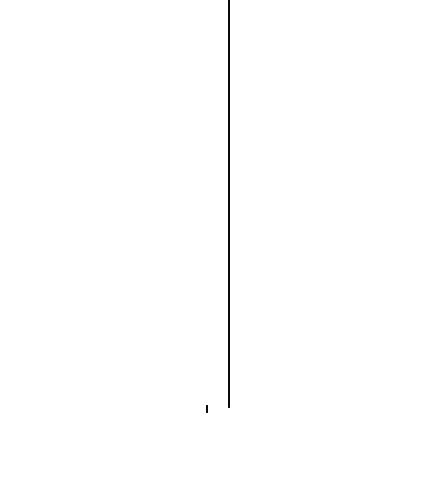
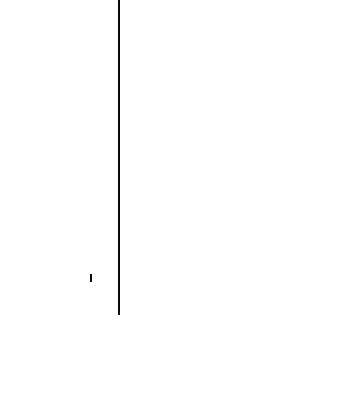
line: (206, 408) -> (91, 277), moved

